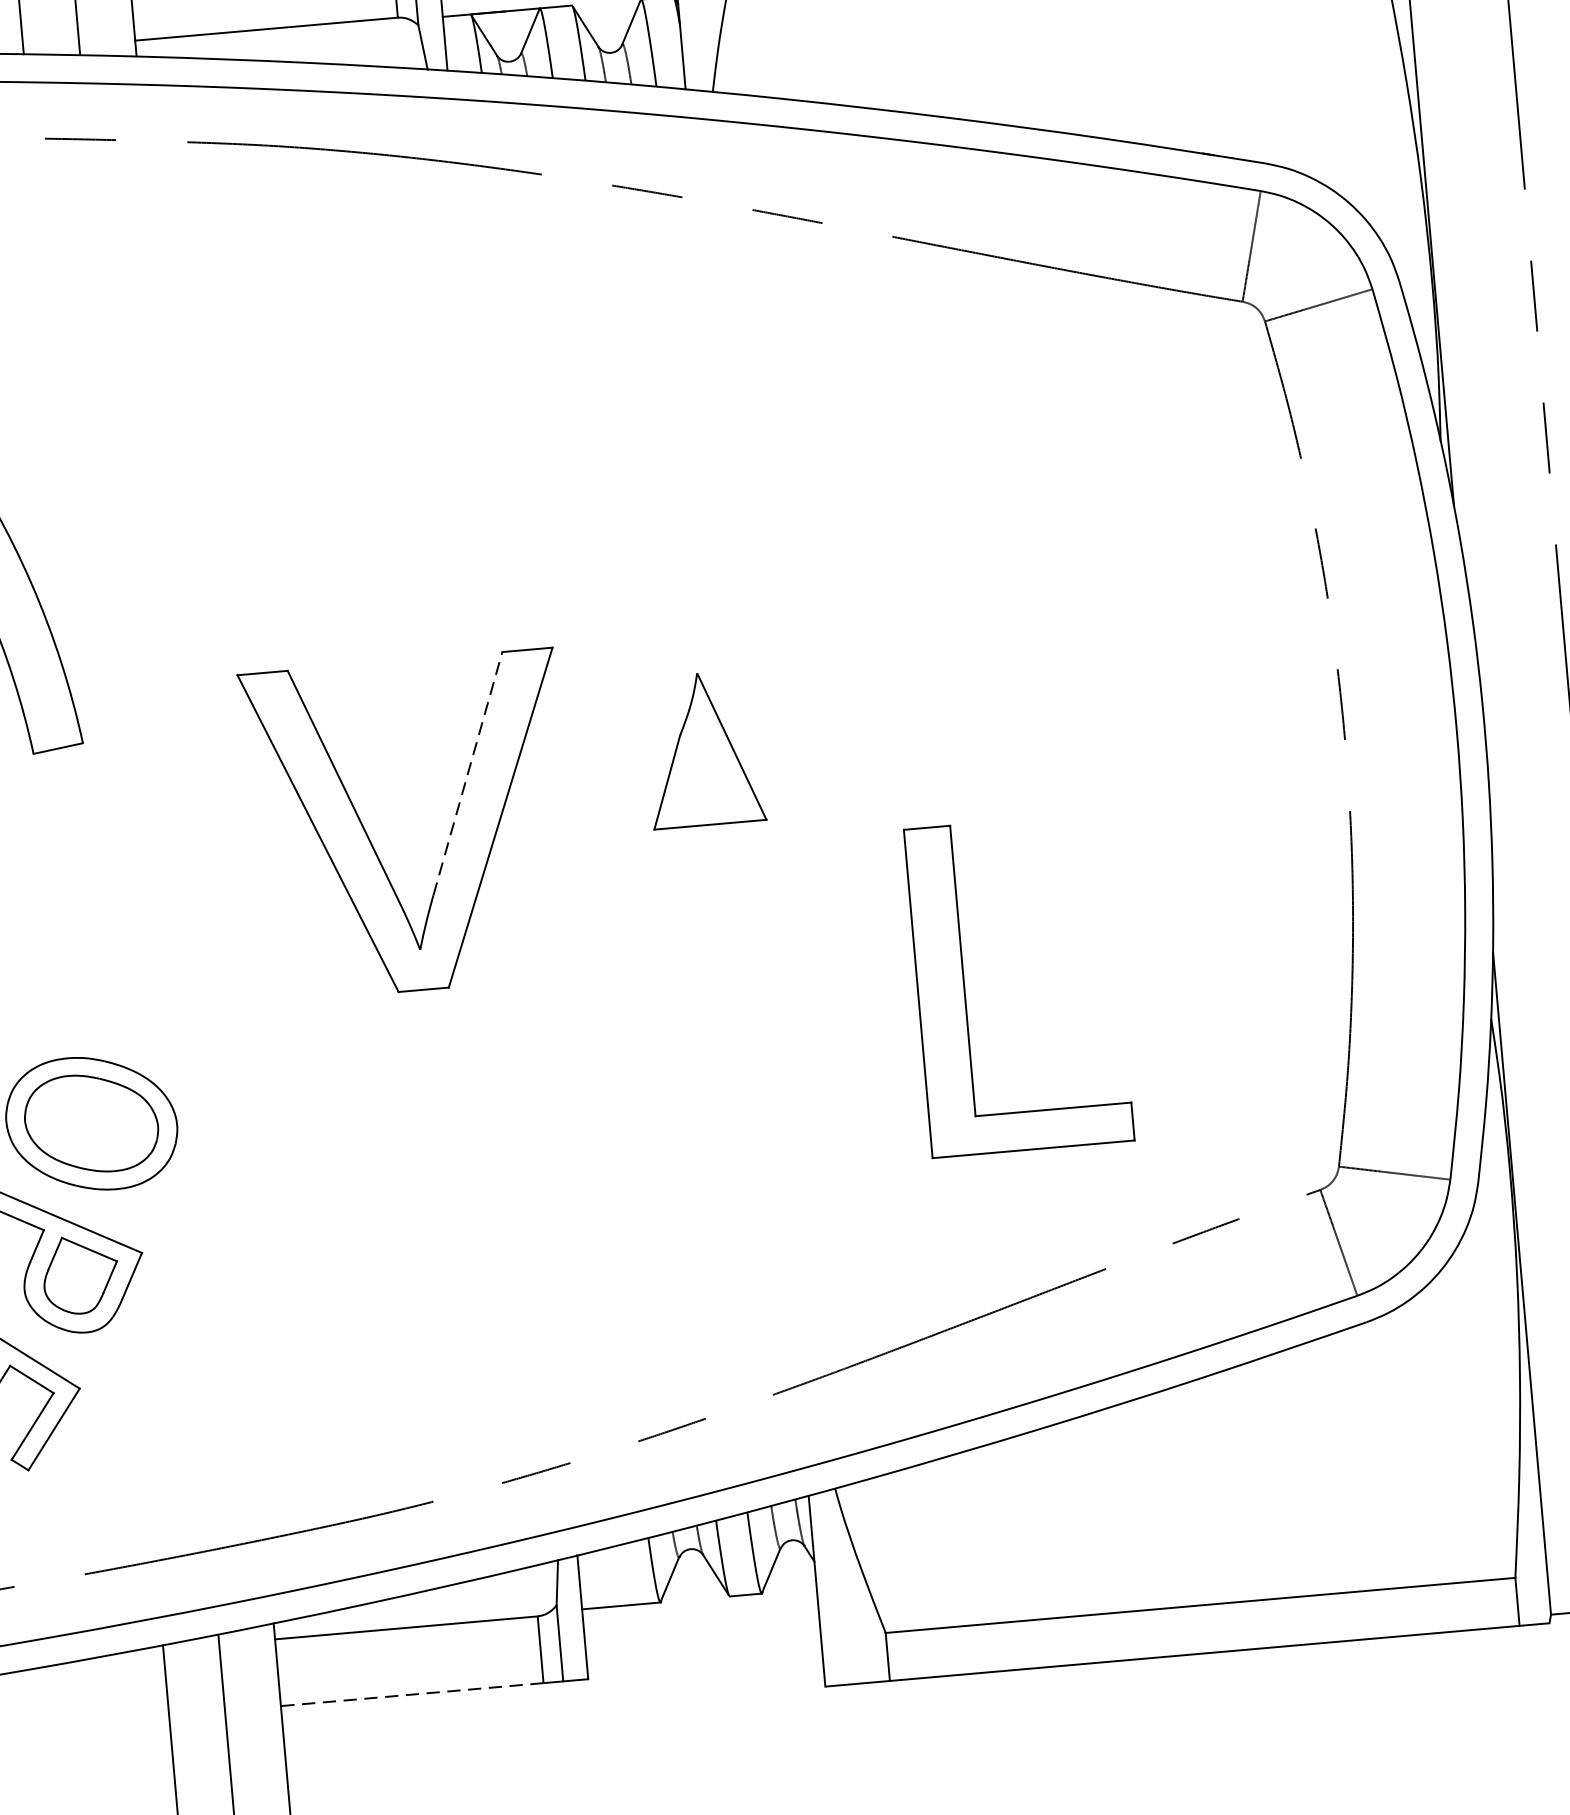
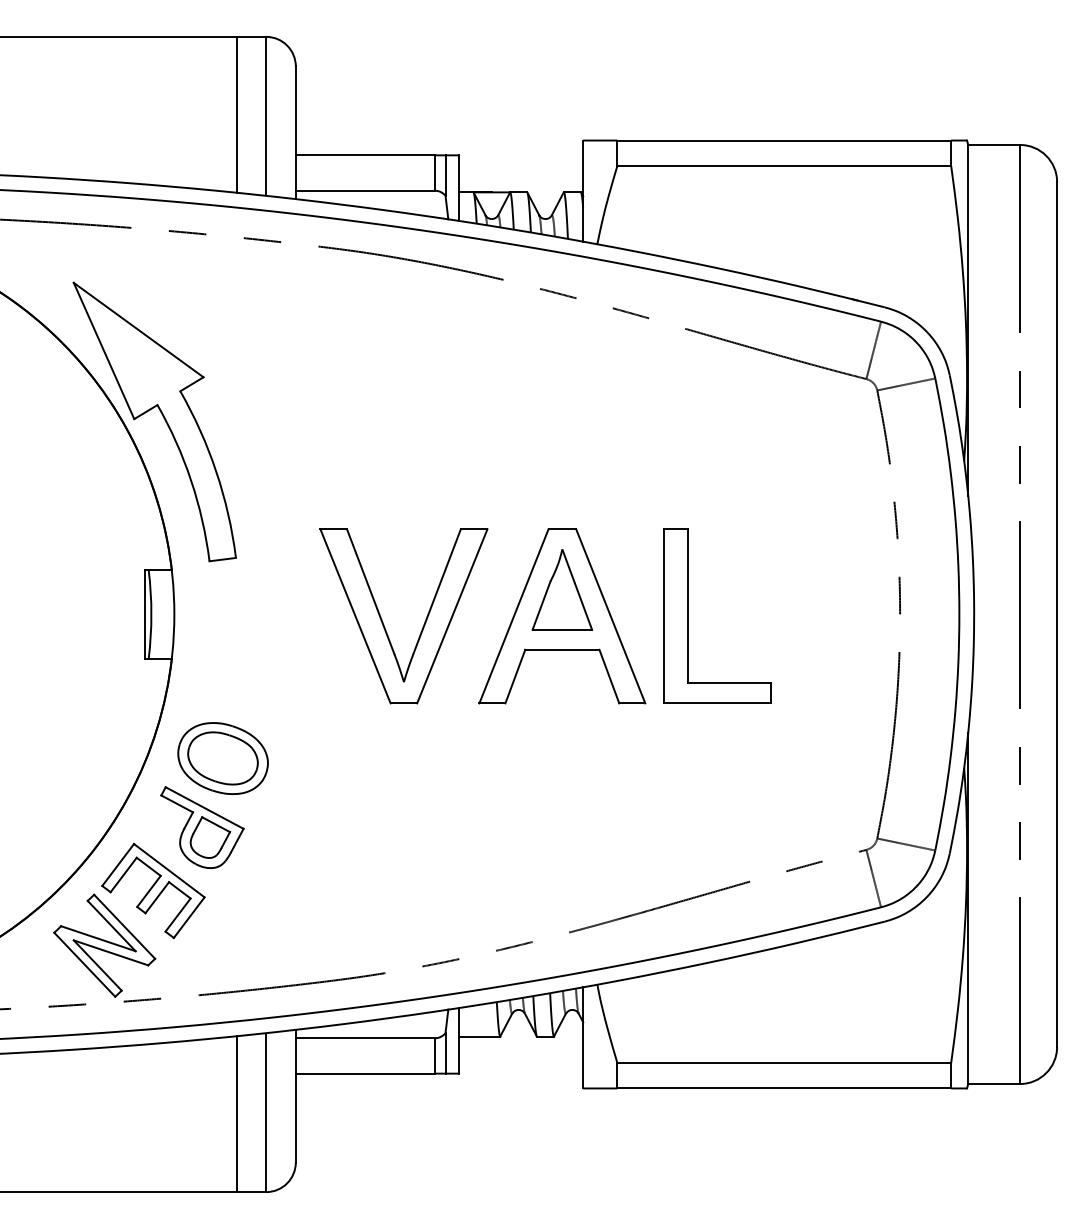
line: (468, 773) -> (437, 591), dashed -> solid
part: (708, 799) -> (562, 616), added
part: (964, 988) -> (688, 615), moved
line: (412, 1694) -> (365, 1073), dashed -> solid

